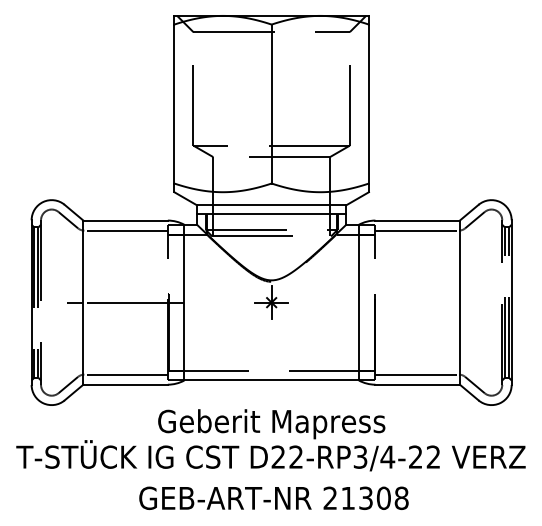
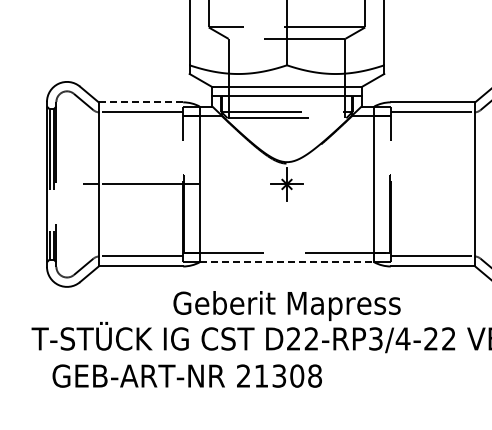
line: (125, 220) -> (140, 102), solid -> dashed
line: (272, 380) -> (287, 262), solid -> dashed
text: (273, 497) -> (186, 375), moved

